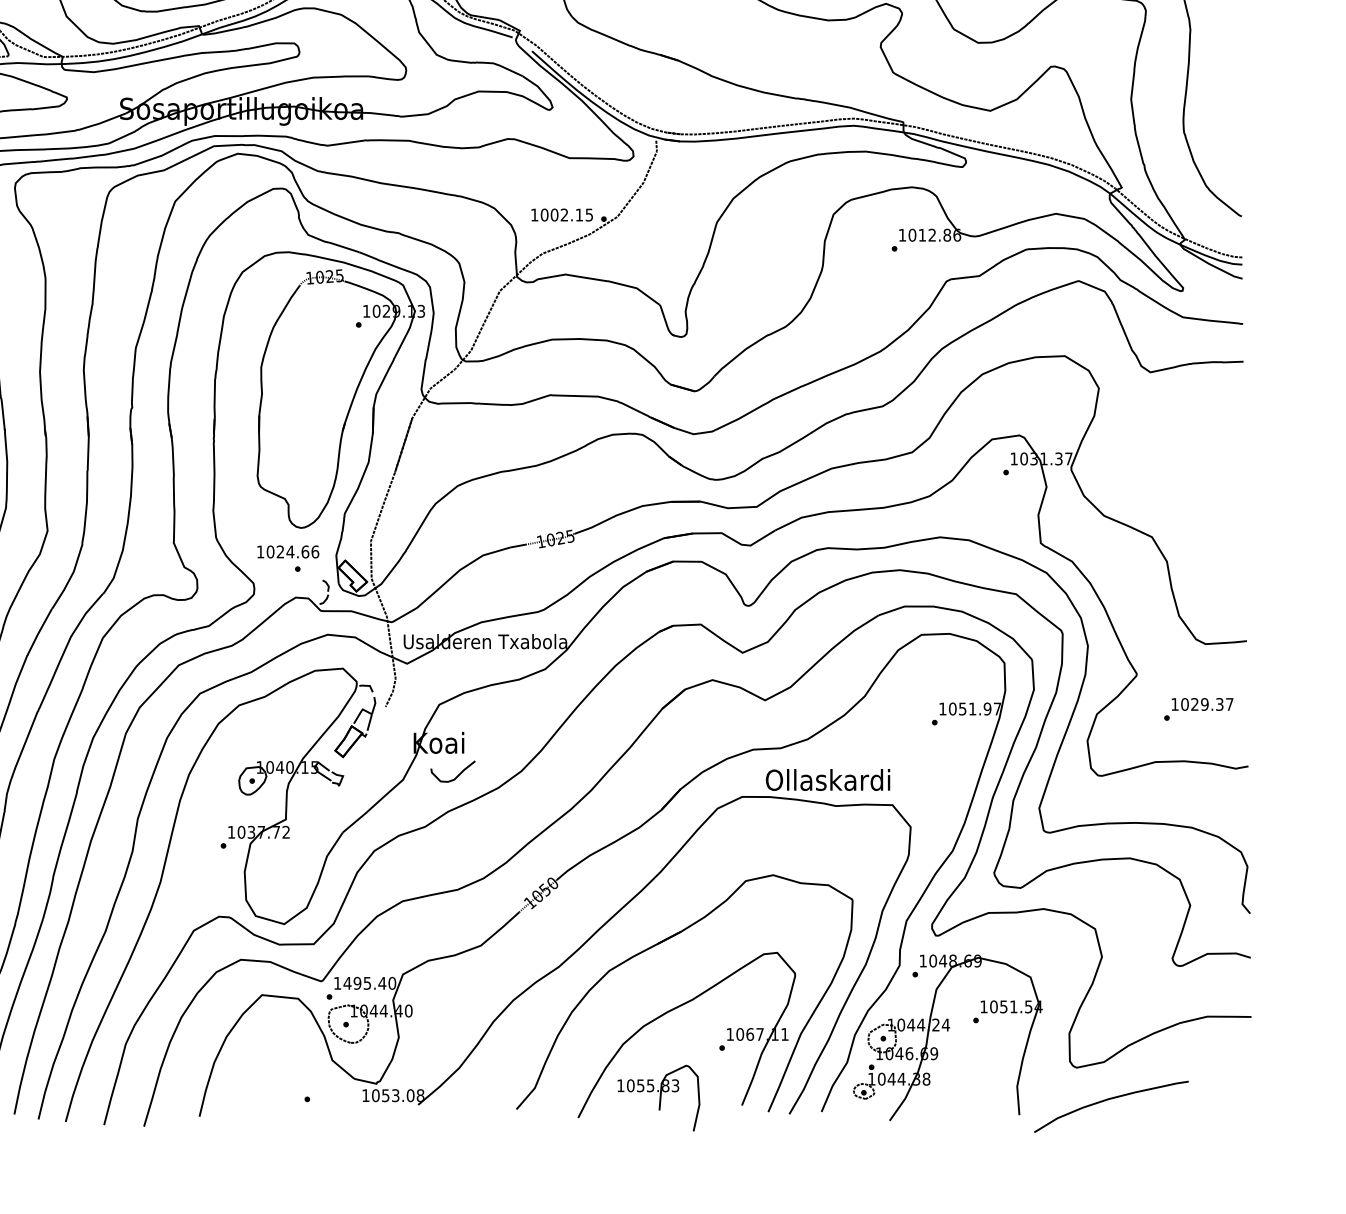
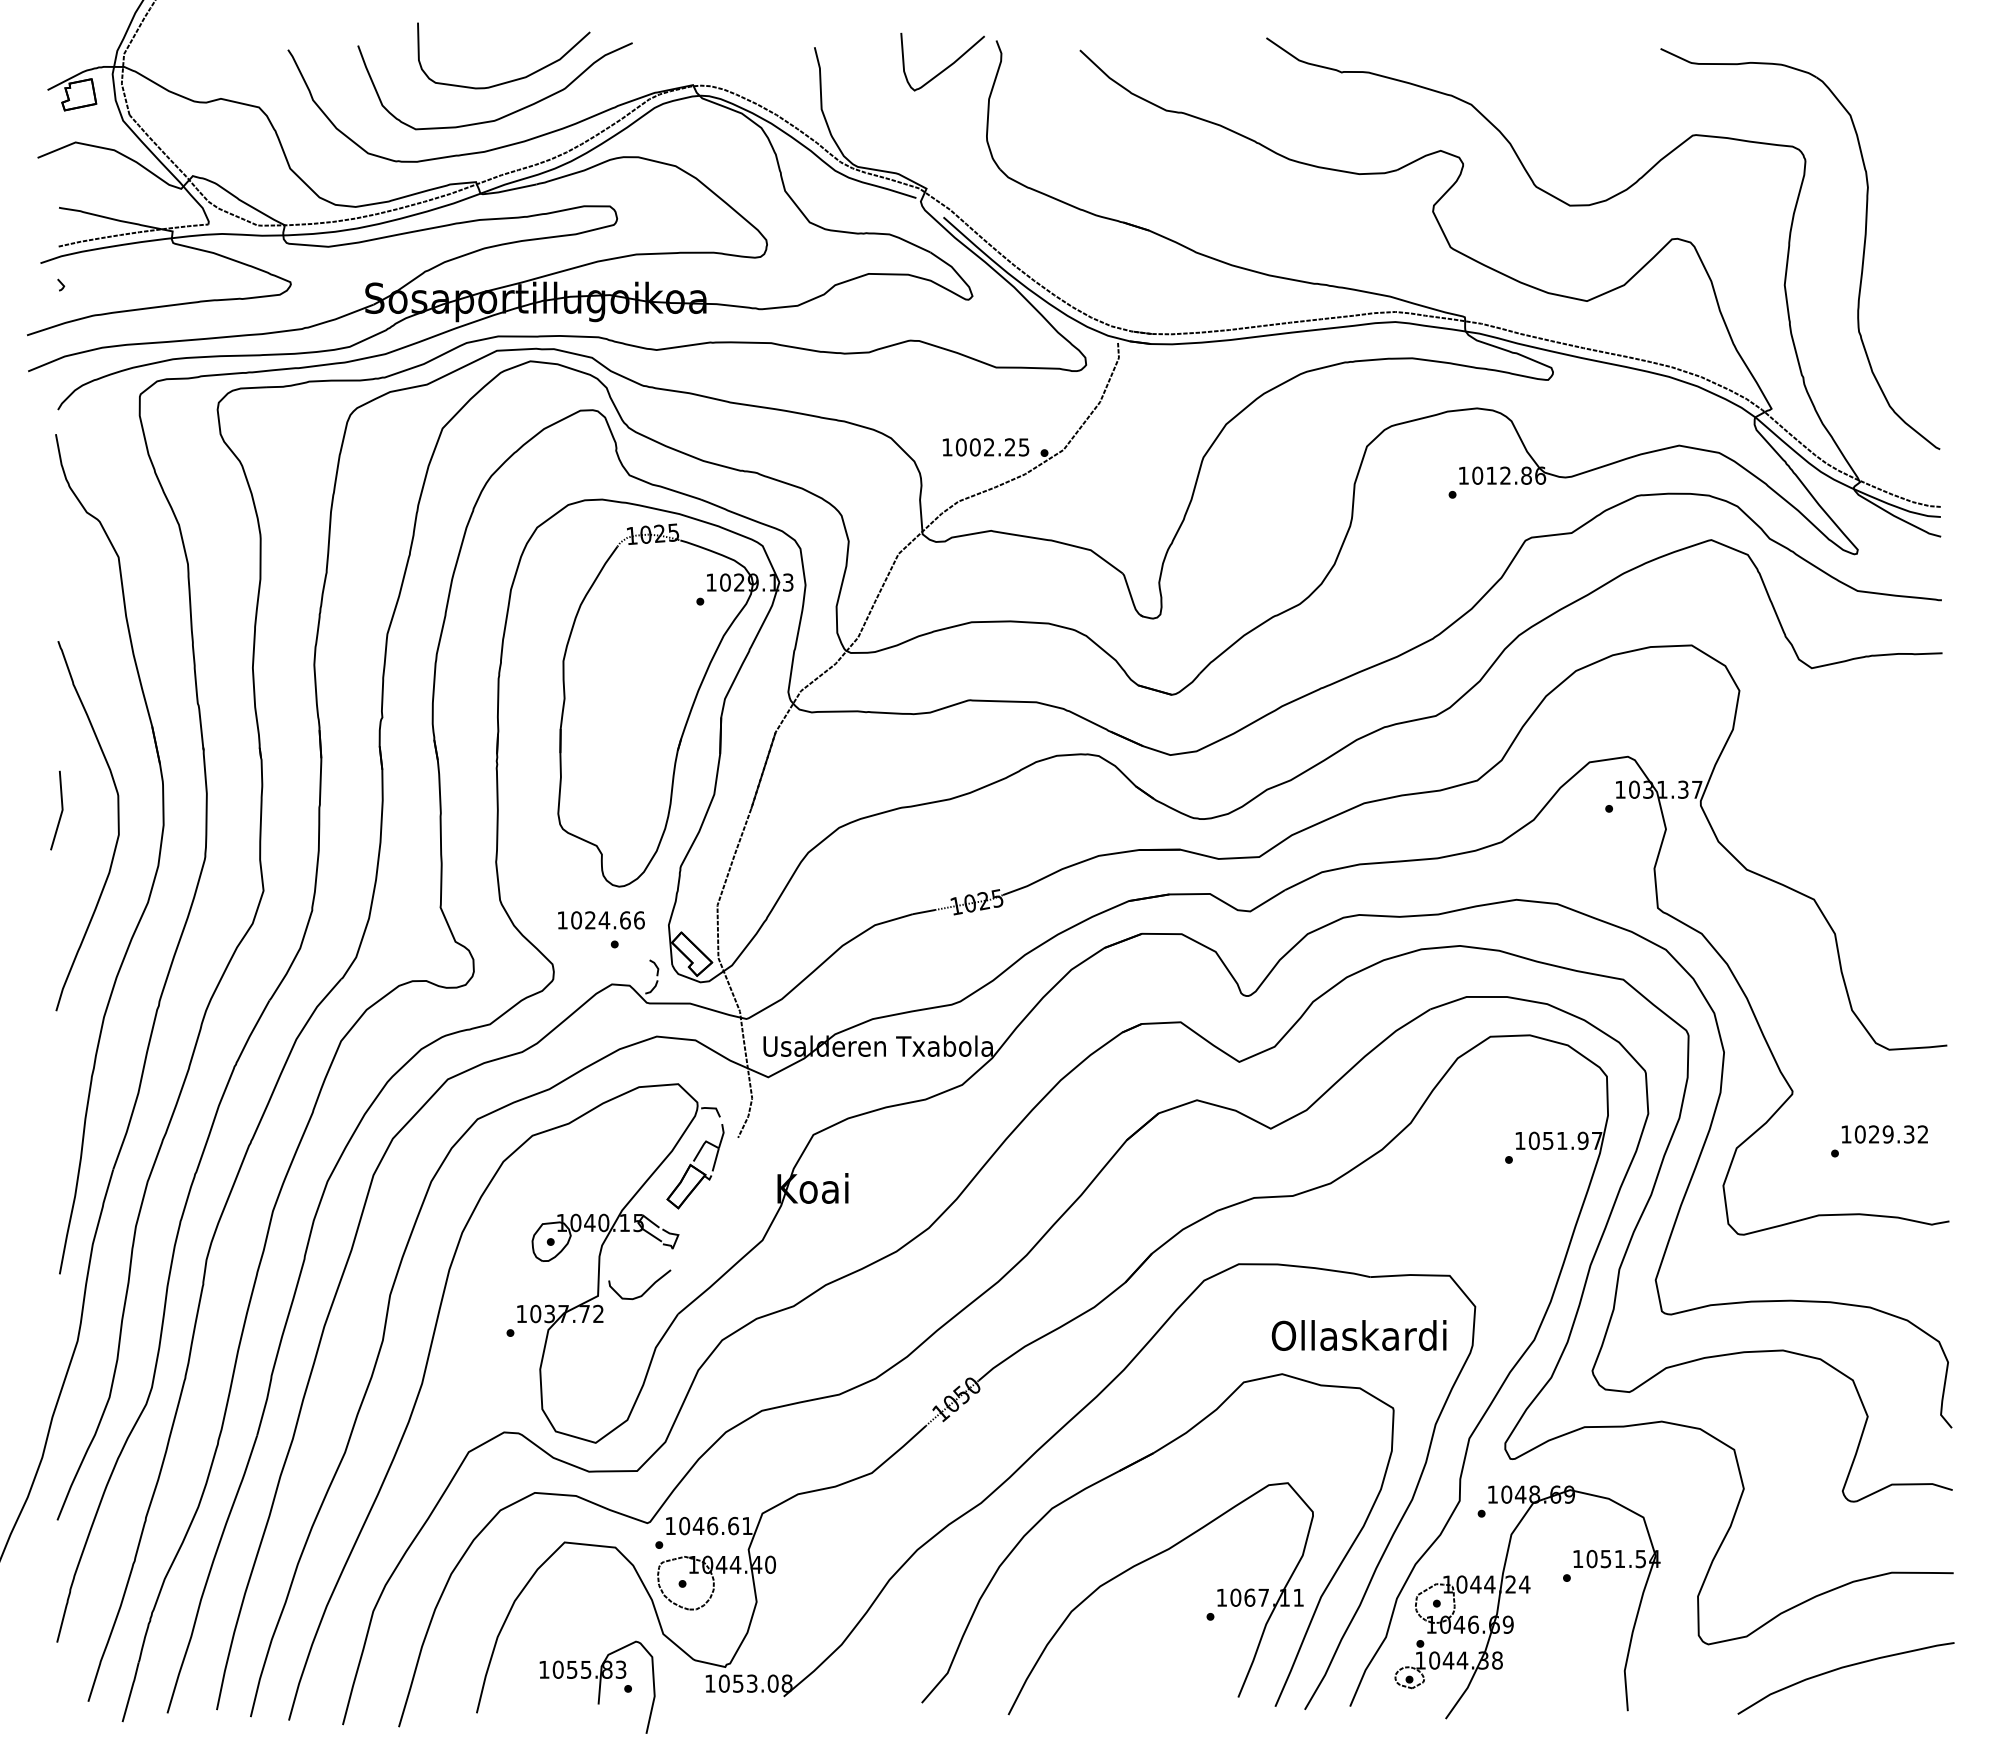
text: (578, 215) -> (1009, 447), 1002.15 -> 1002.25
text: (1229, 704) -> (1922, 1134), 1029.37 -> 1029.32
curve: (457, 775) -> (645, 1290), moved
text: (827, 779) -> (1358, 1335), moved
text: (369, 983) -> (715, 1525), 1495.40 -> 1046.61
part: (658, 1097) -> (597, 1686), moved
curve: (1109, 1099) -> (1843, 1668), moved

